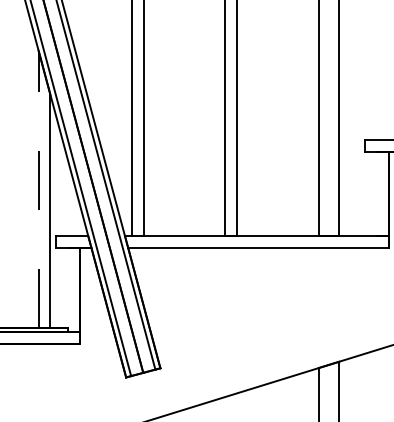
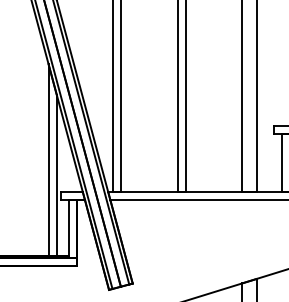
line: (38, 188) -> (48, 159), dashed -> solid
line: (377, 194) -> (282, 163), added
line: (67, 290) -> (68, 229), added

